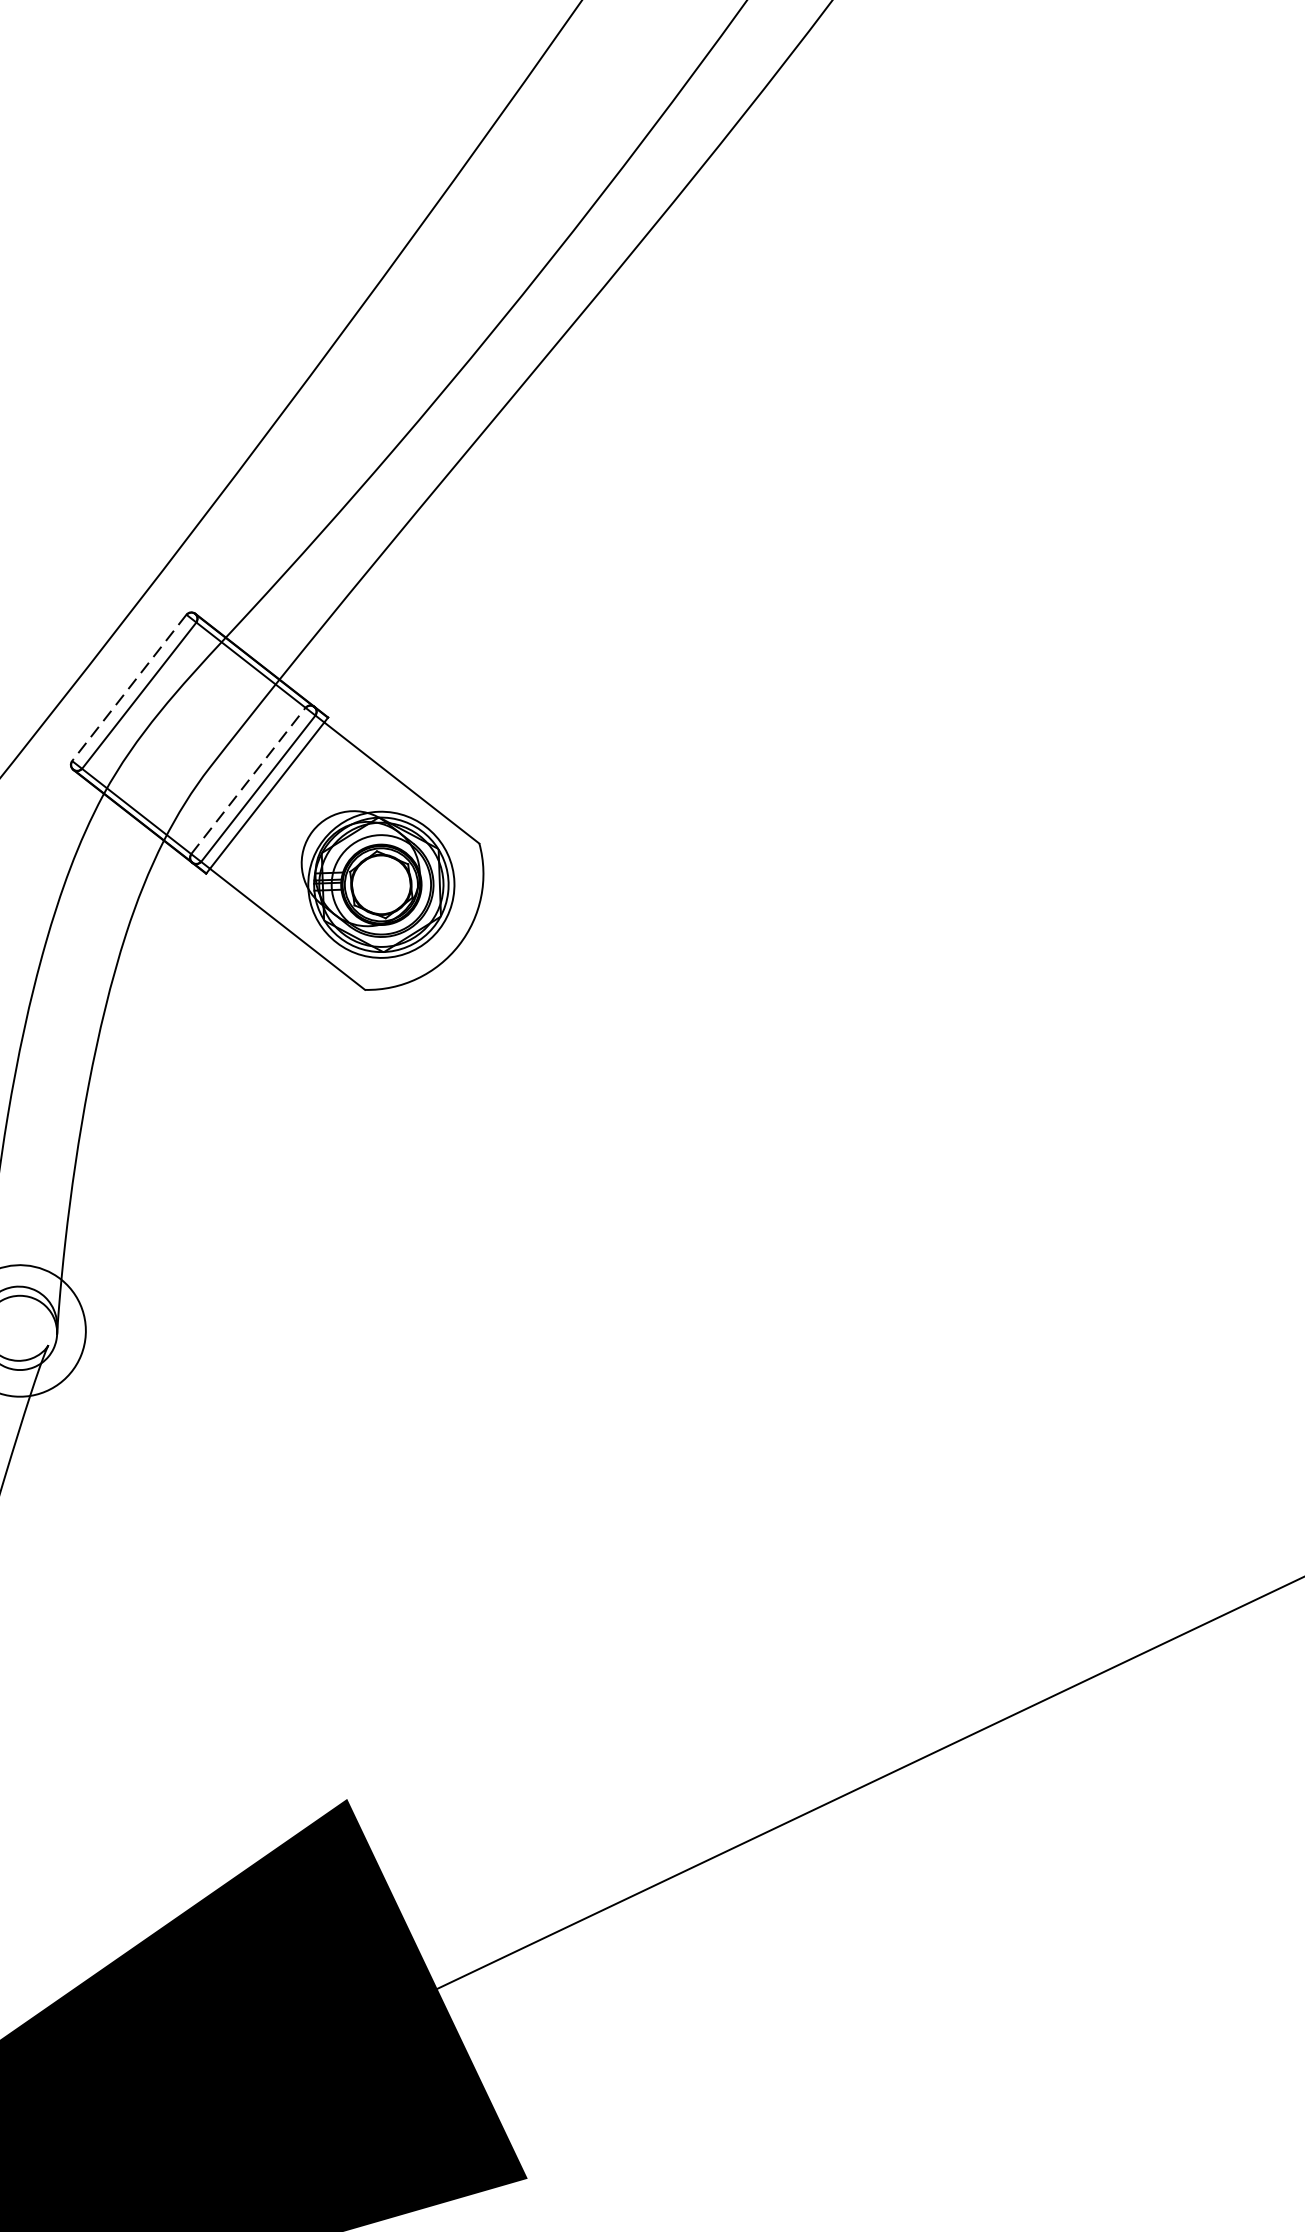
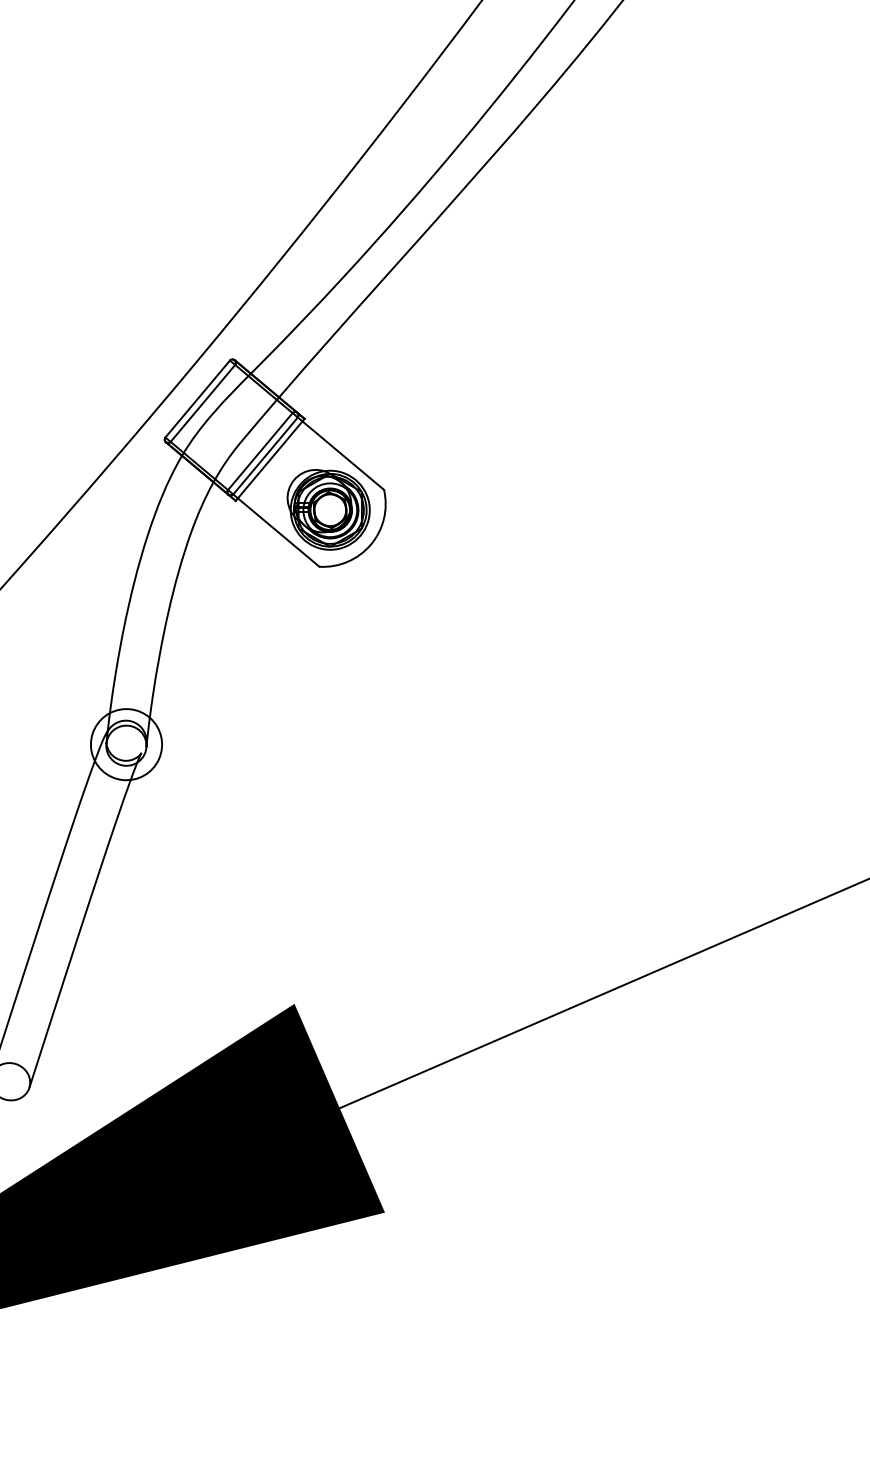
line: (128, 688) -> (197, 399), dashed -> solid
line: (248, 780) -> (260, 451), dashed -> solid

